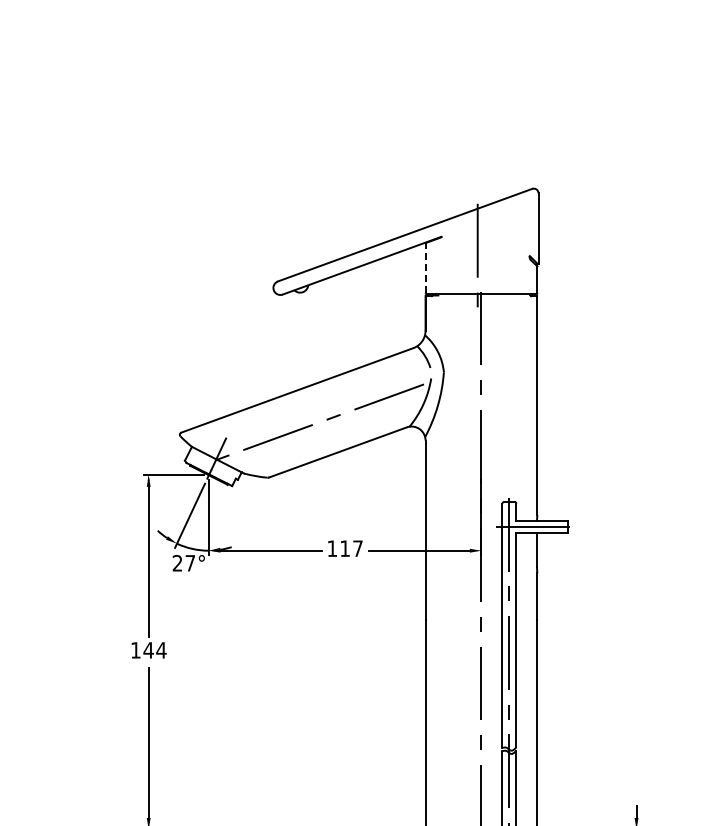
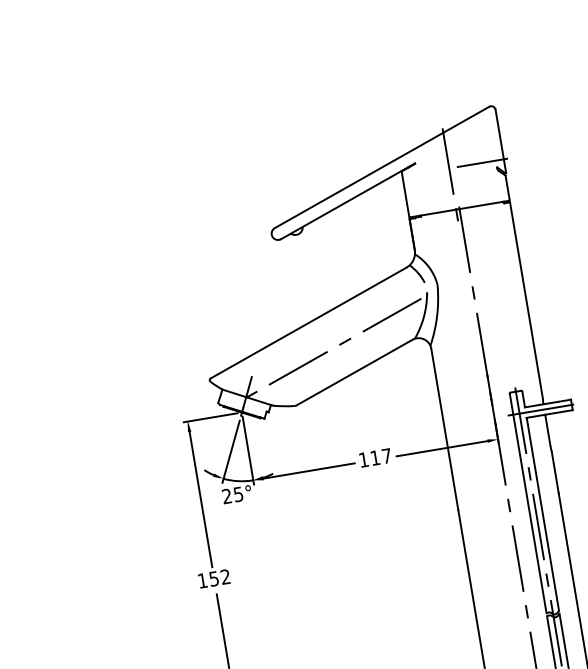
line: (514, 248) -> (482, 162), added
line: (425, 267) -> (405, 193), dashed -> solid
text: (190, 563) -> (238, 494), 27° -> 25°
text: (154, 650) -> (219, 578), 144 -> 152

